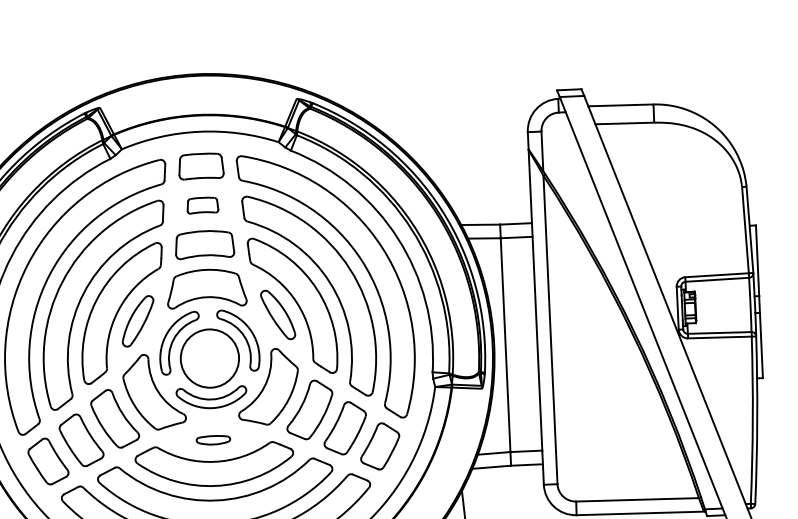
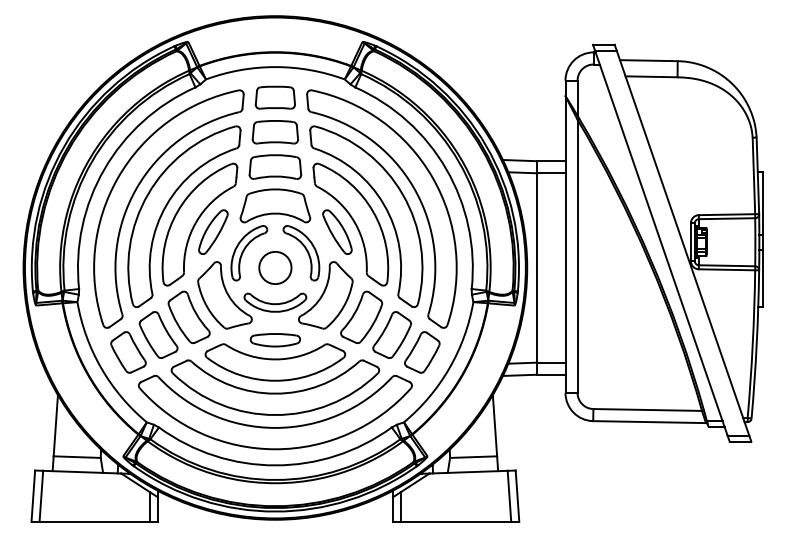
part: (201, 205) -> (274, 132), size x1.67
circle: (210, 358) -> (275, 267), size x0.62
part: (212, 440) -> (274, 340), size x1.67

